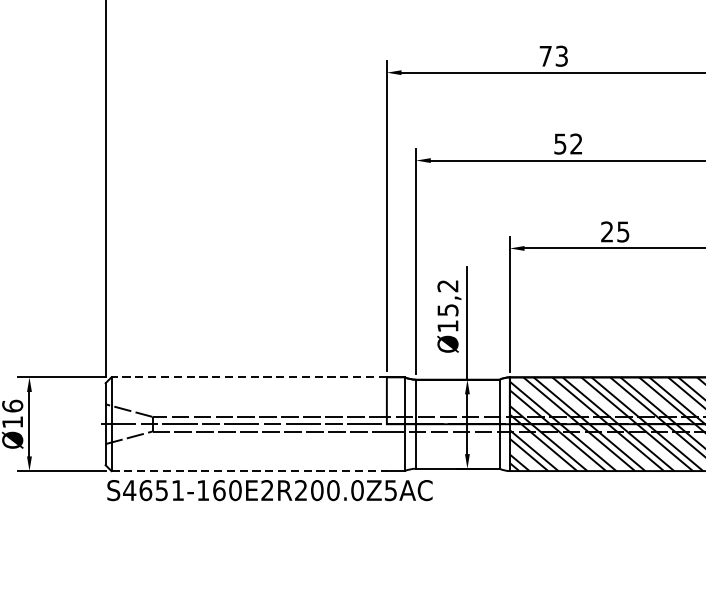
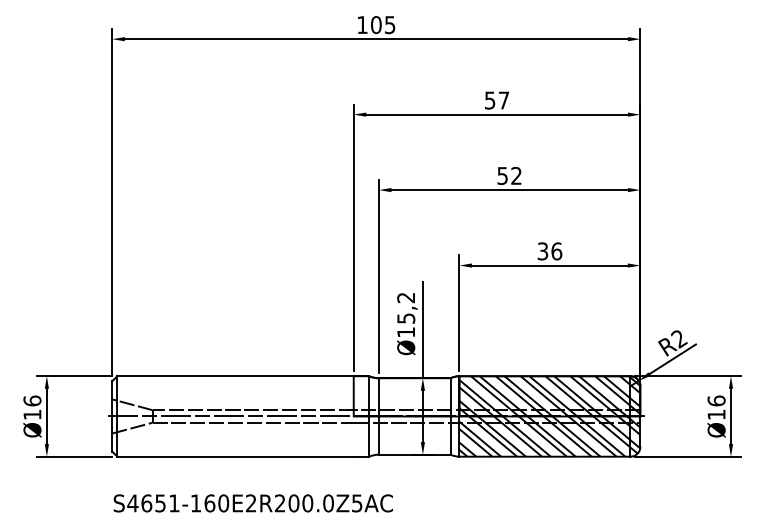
text: (554, 56) -> (497, 100), 73 -> 57
text: (614, 232) -> (549, 251), 25 -> 36
line: (249, 377) -> (235, 376), dashed -> solid
line: (250, 470) -> (236, 456), dashed -> solid
text: (268, 490) -> (252, 503), moved

